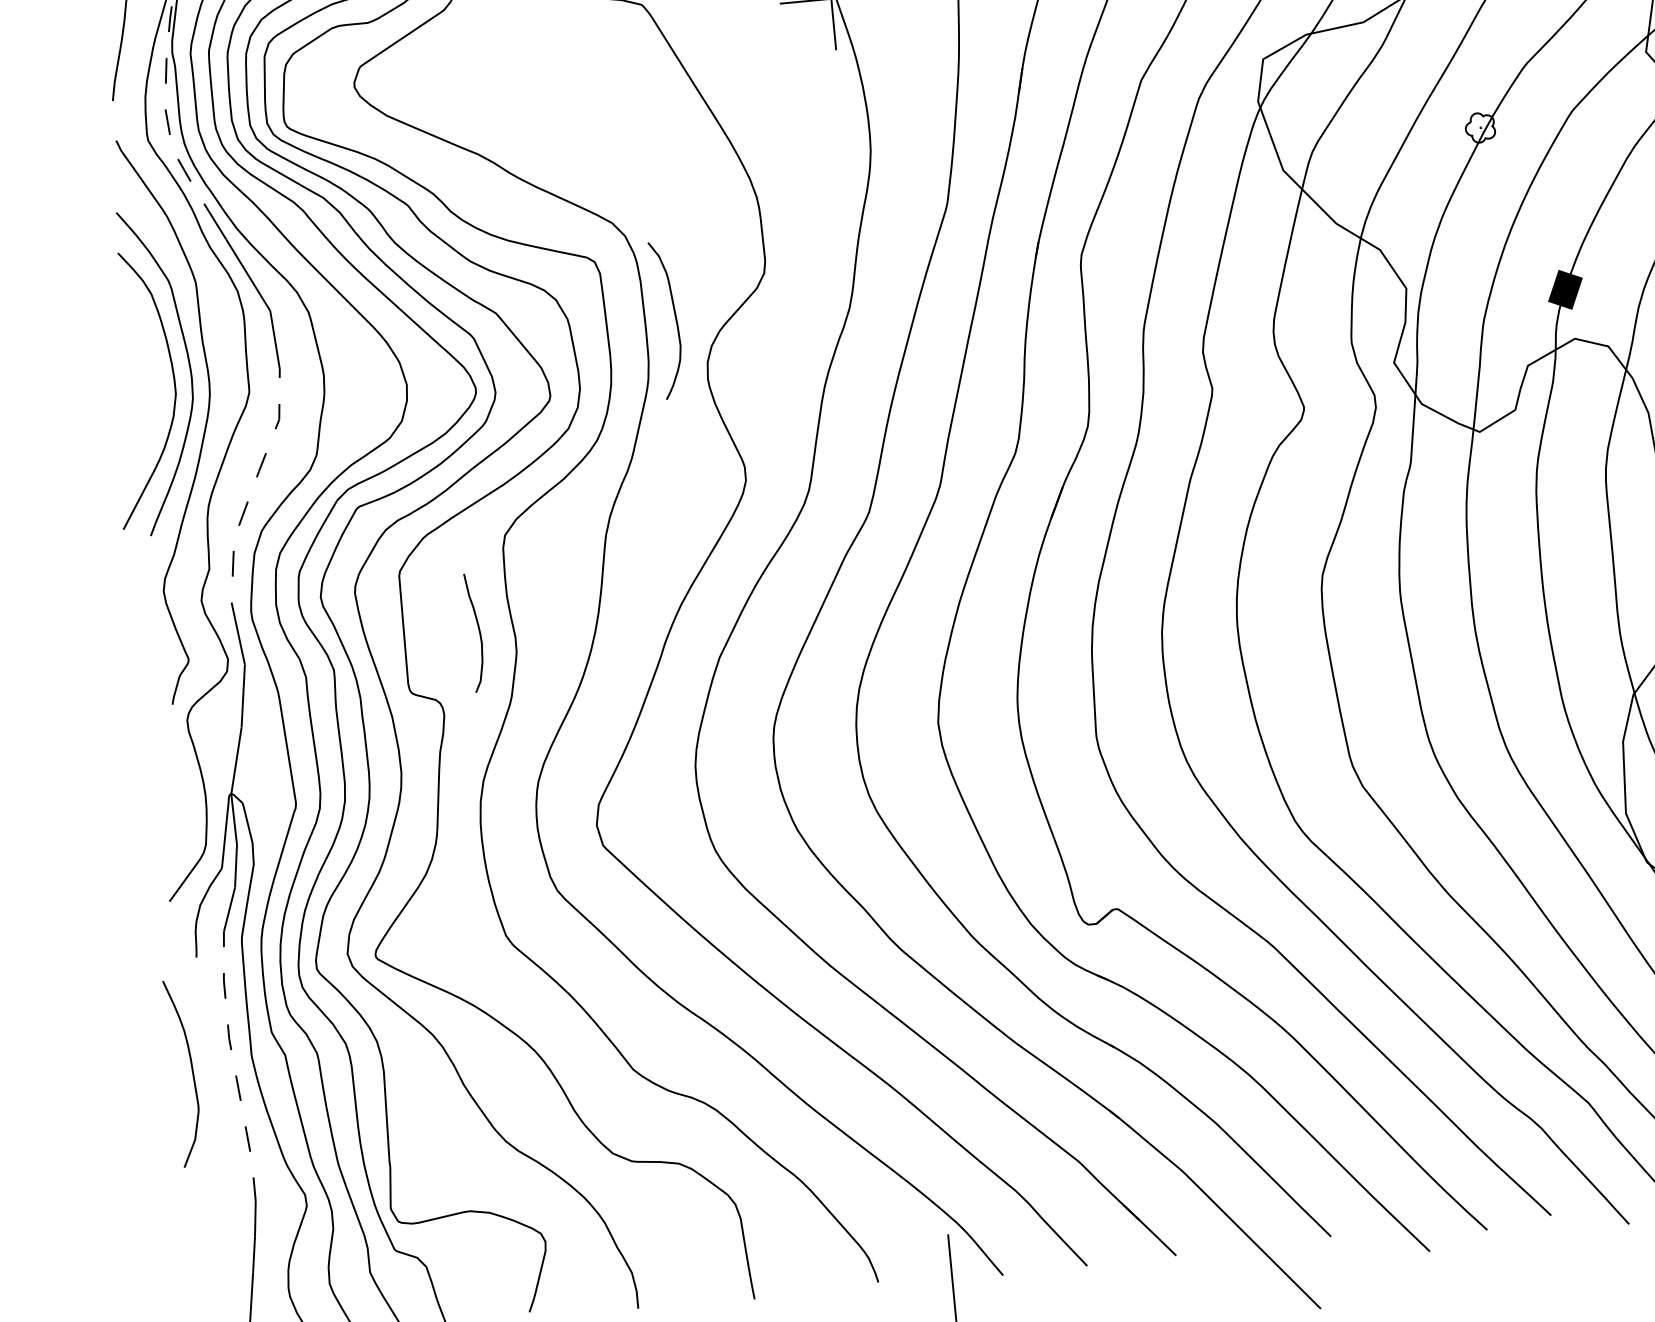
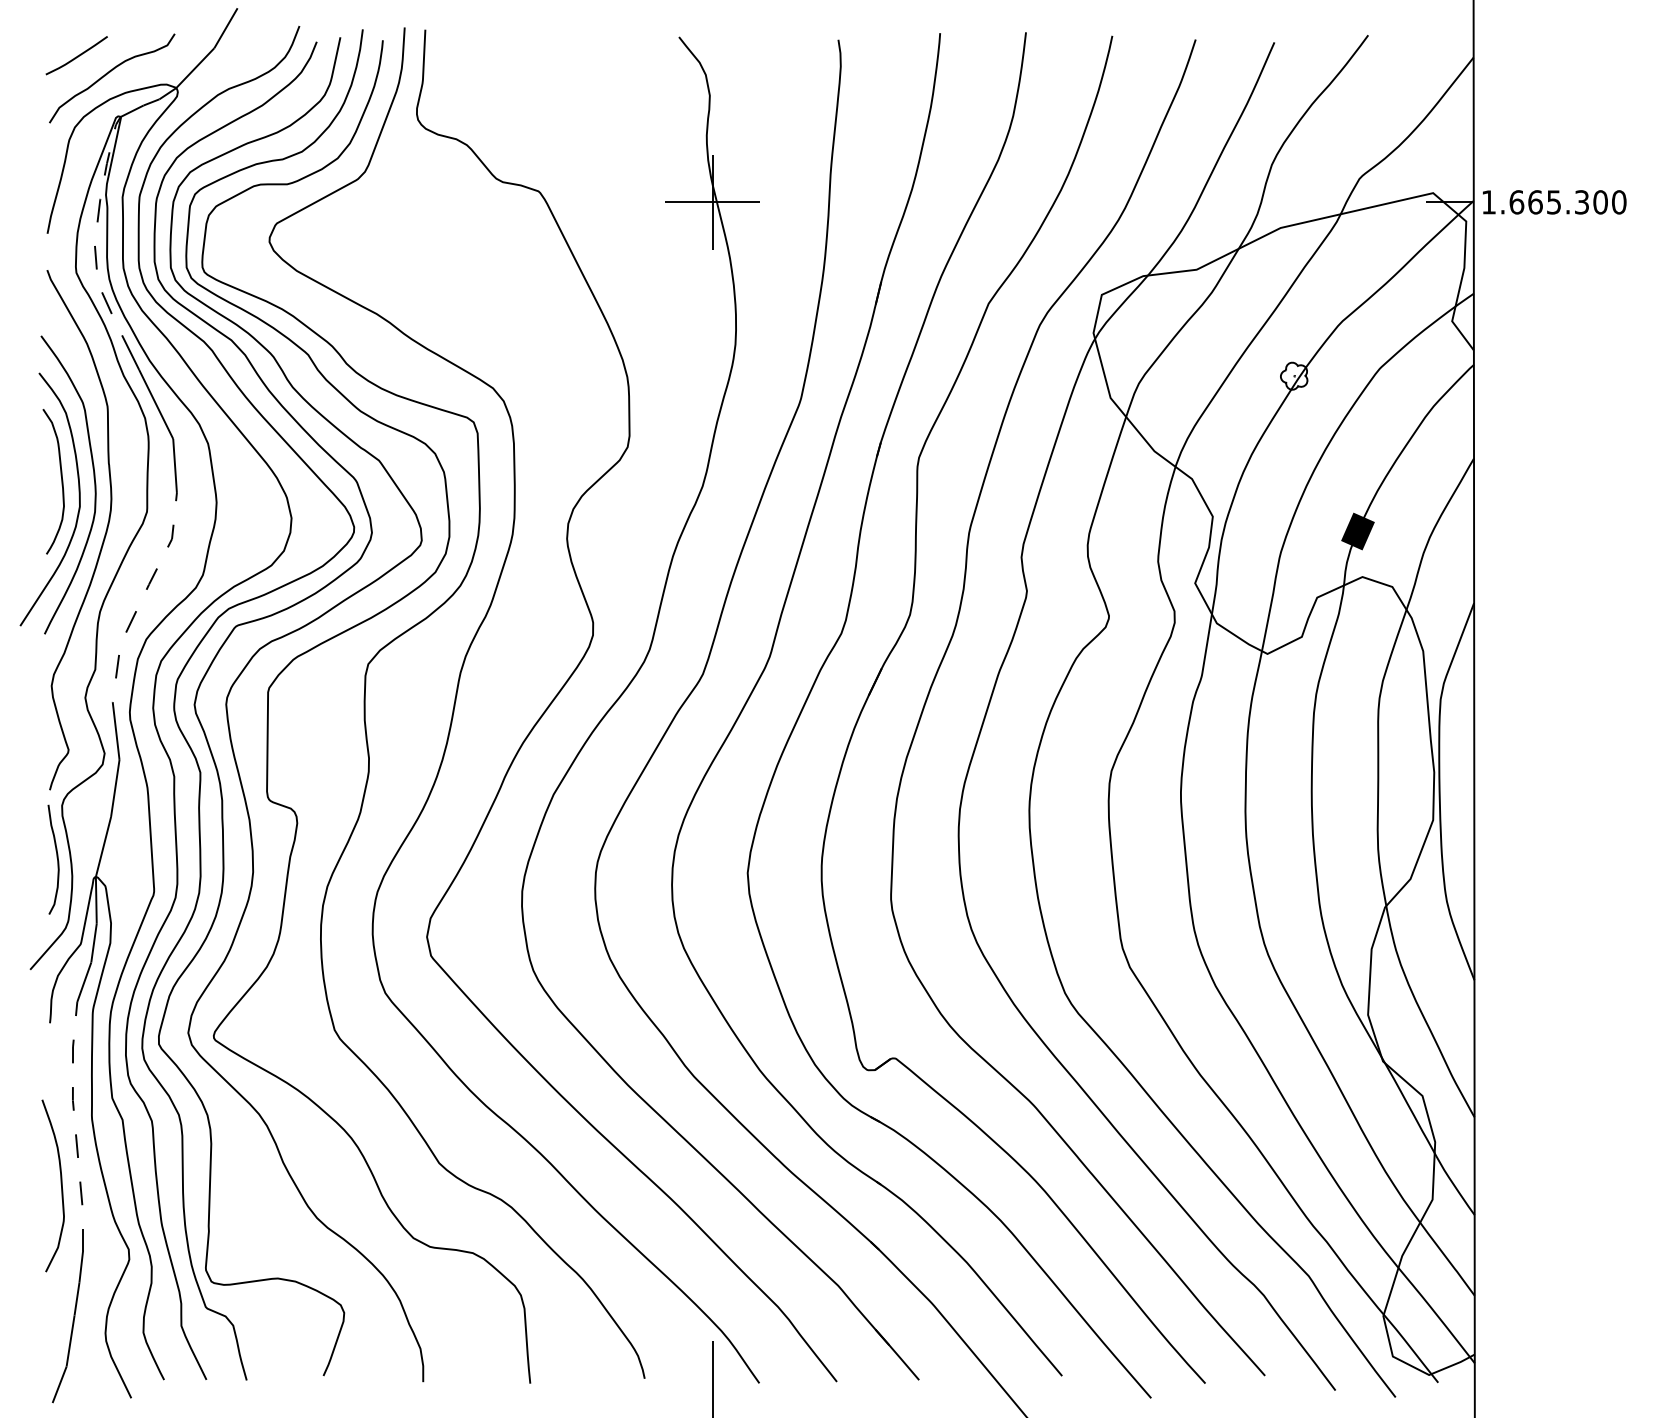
curve: (675, 319) -> (61, 481), moved
curve: (478, 631) -> (56, 858), moved
curve: (191, 1071) -> (60, 1184), moved

